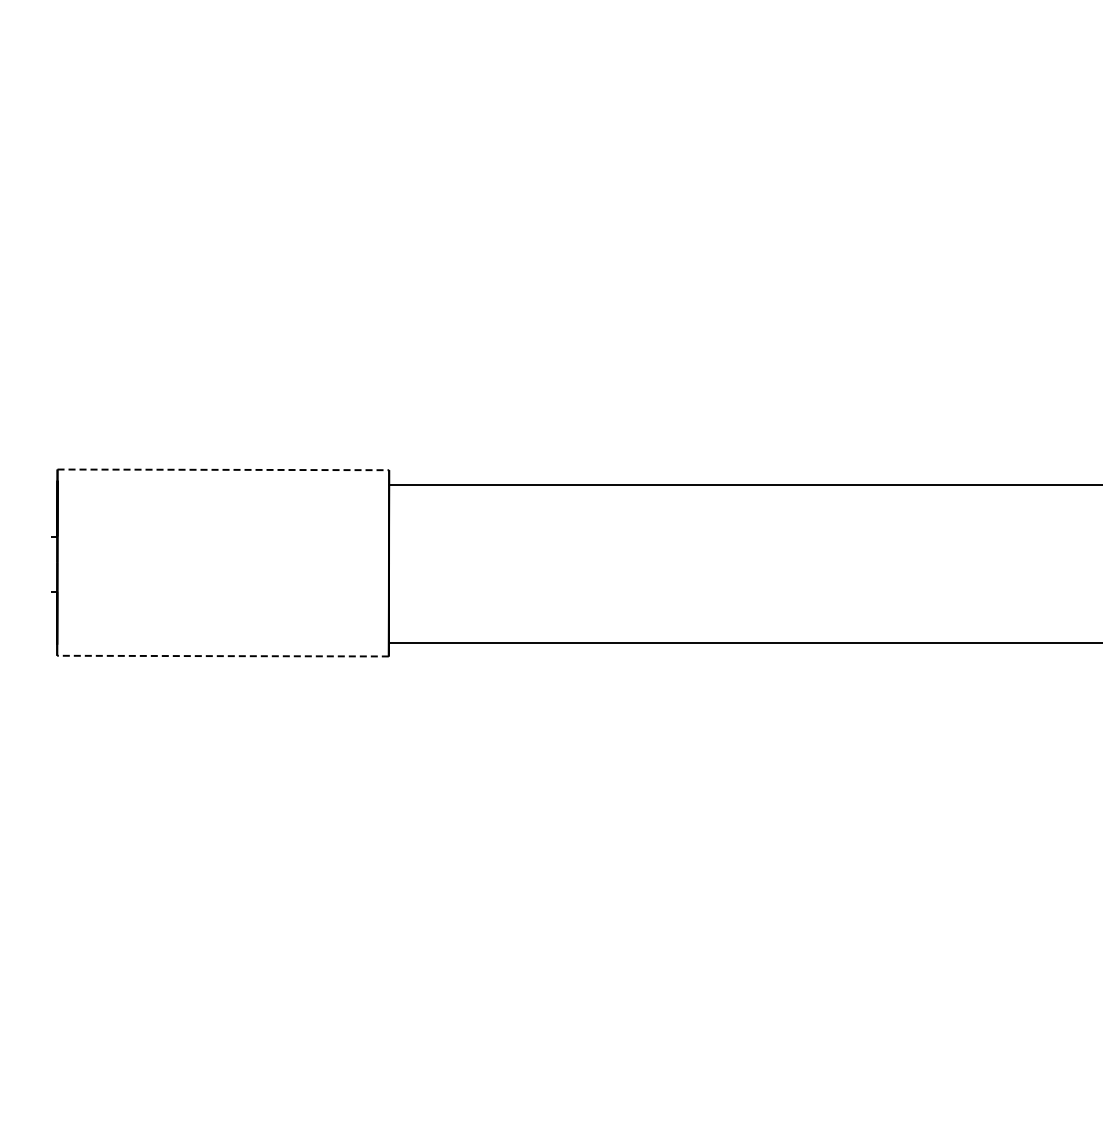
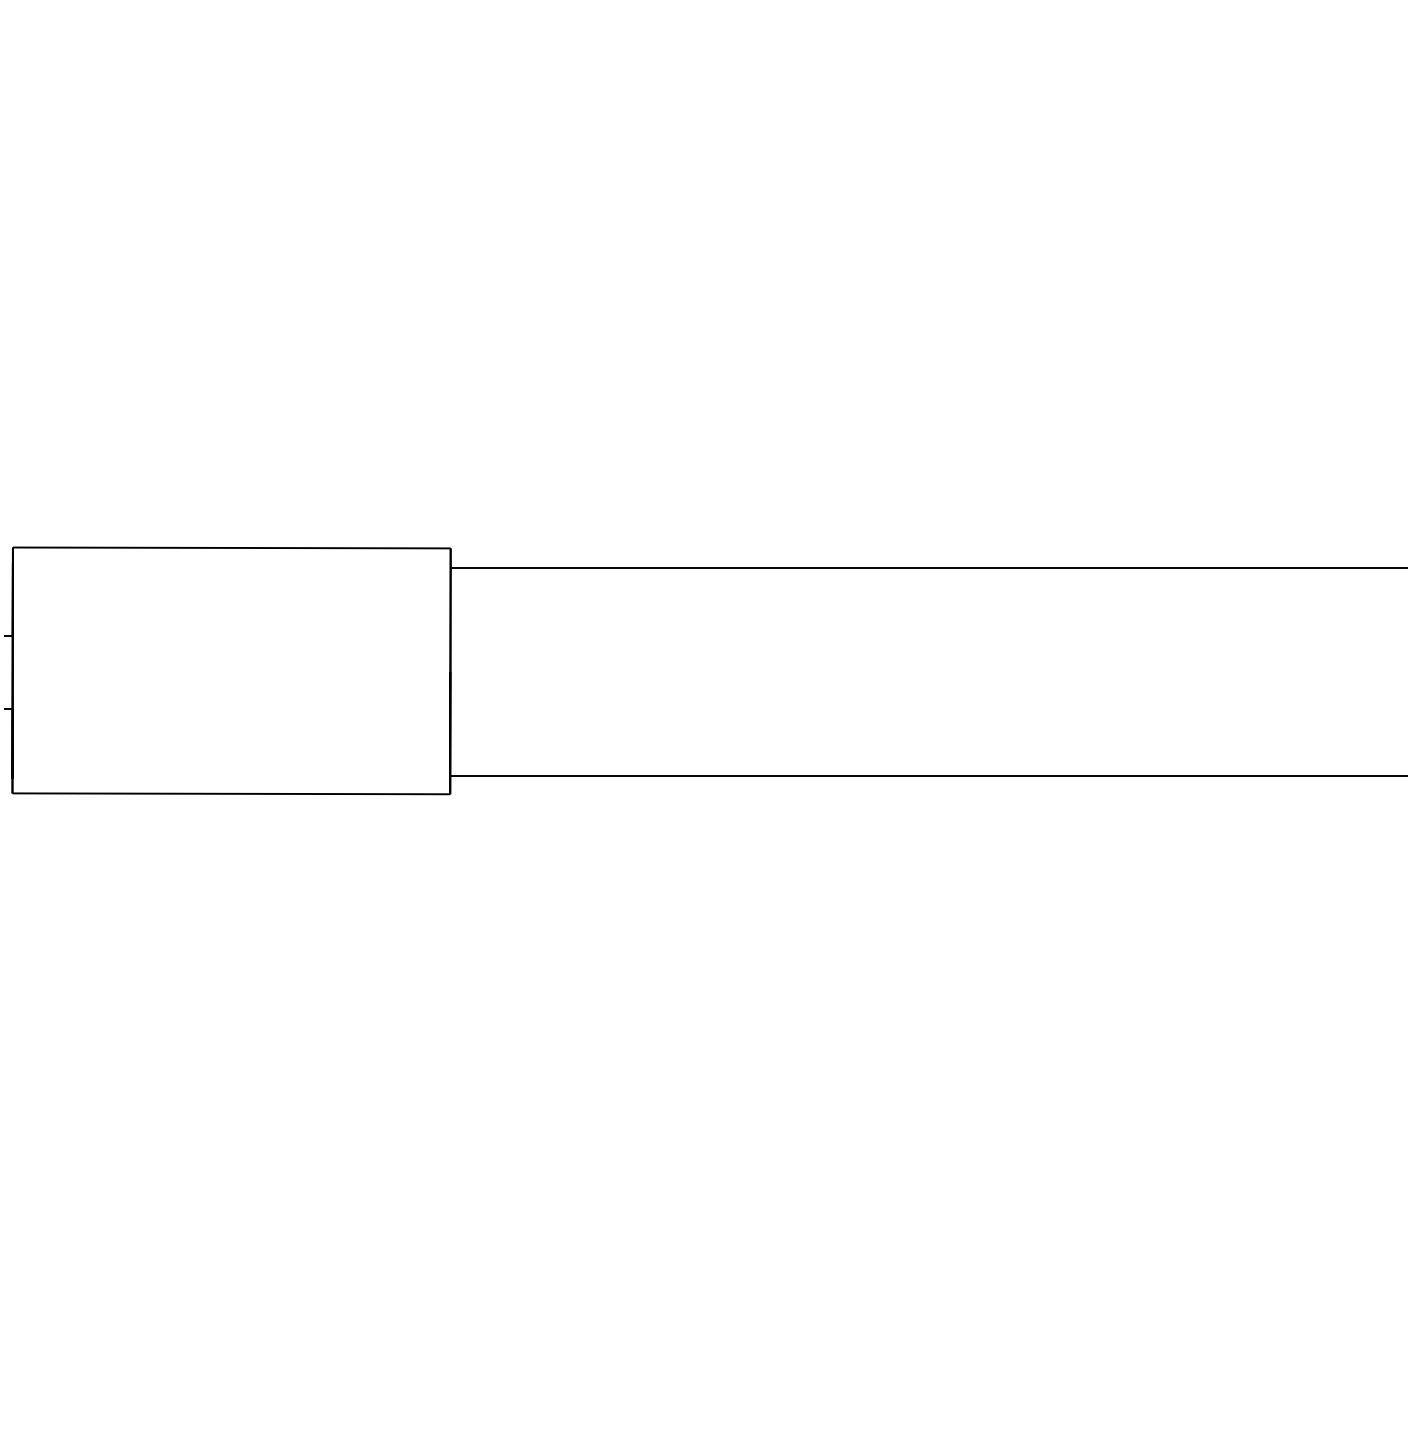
line: (223, 469) -> (231, 547), dashed -> solid
line: (223, 656) -> (231, 794), dashed -> solid

